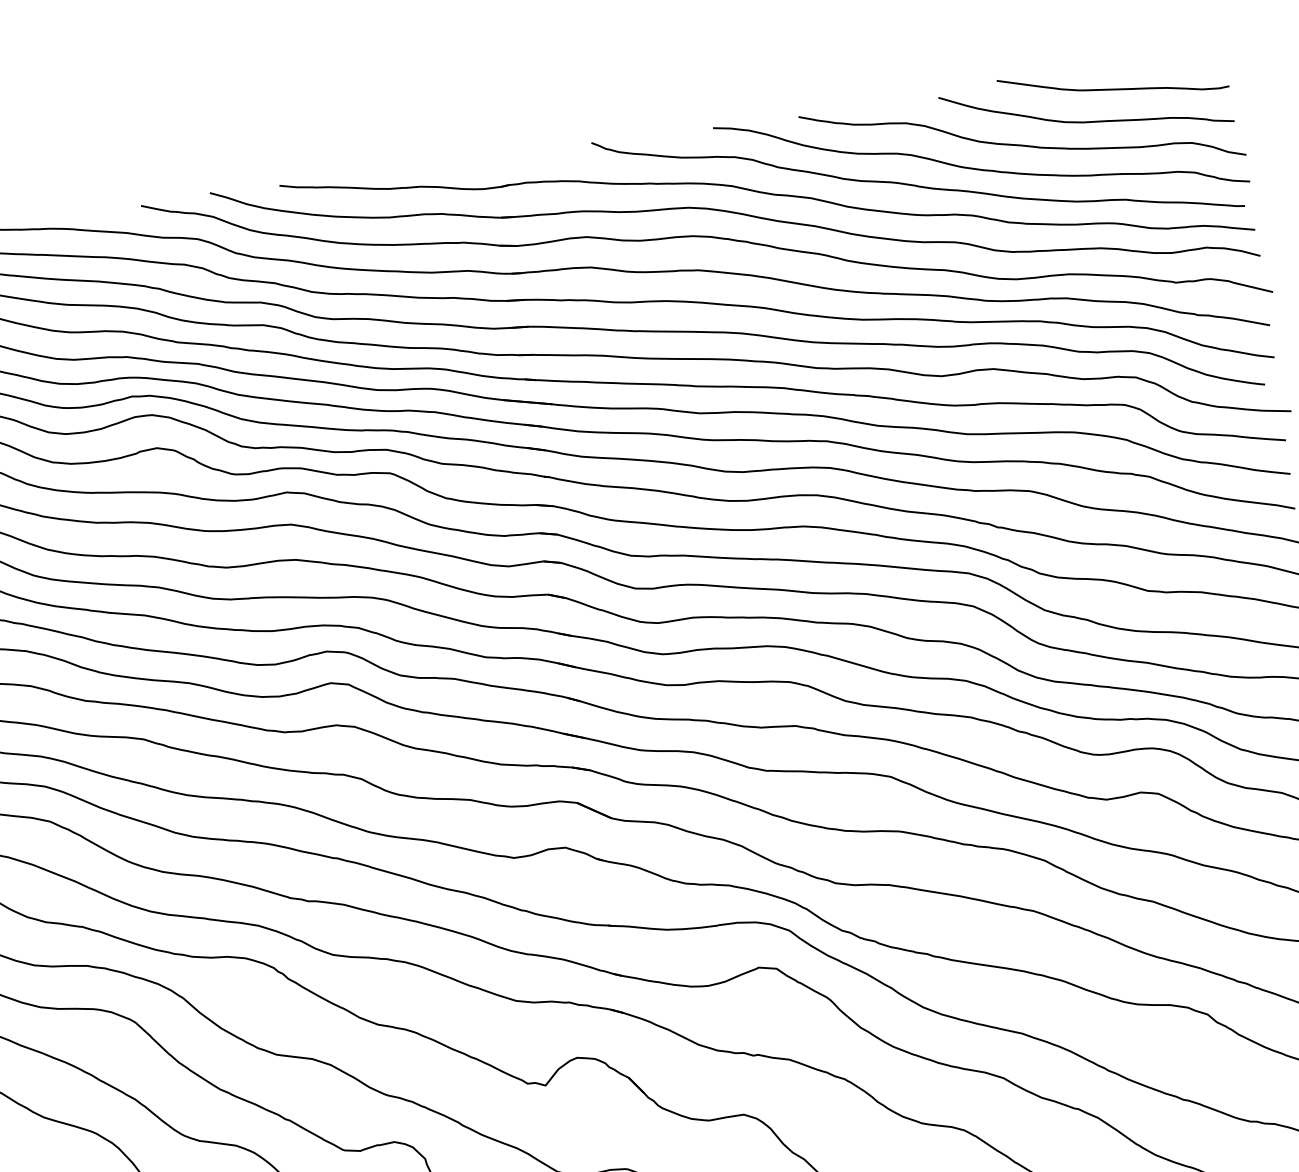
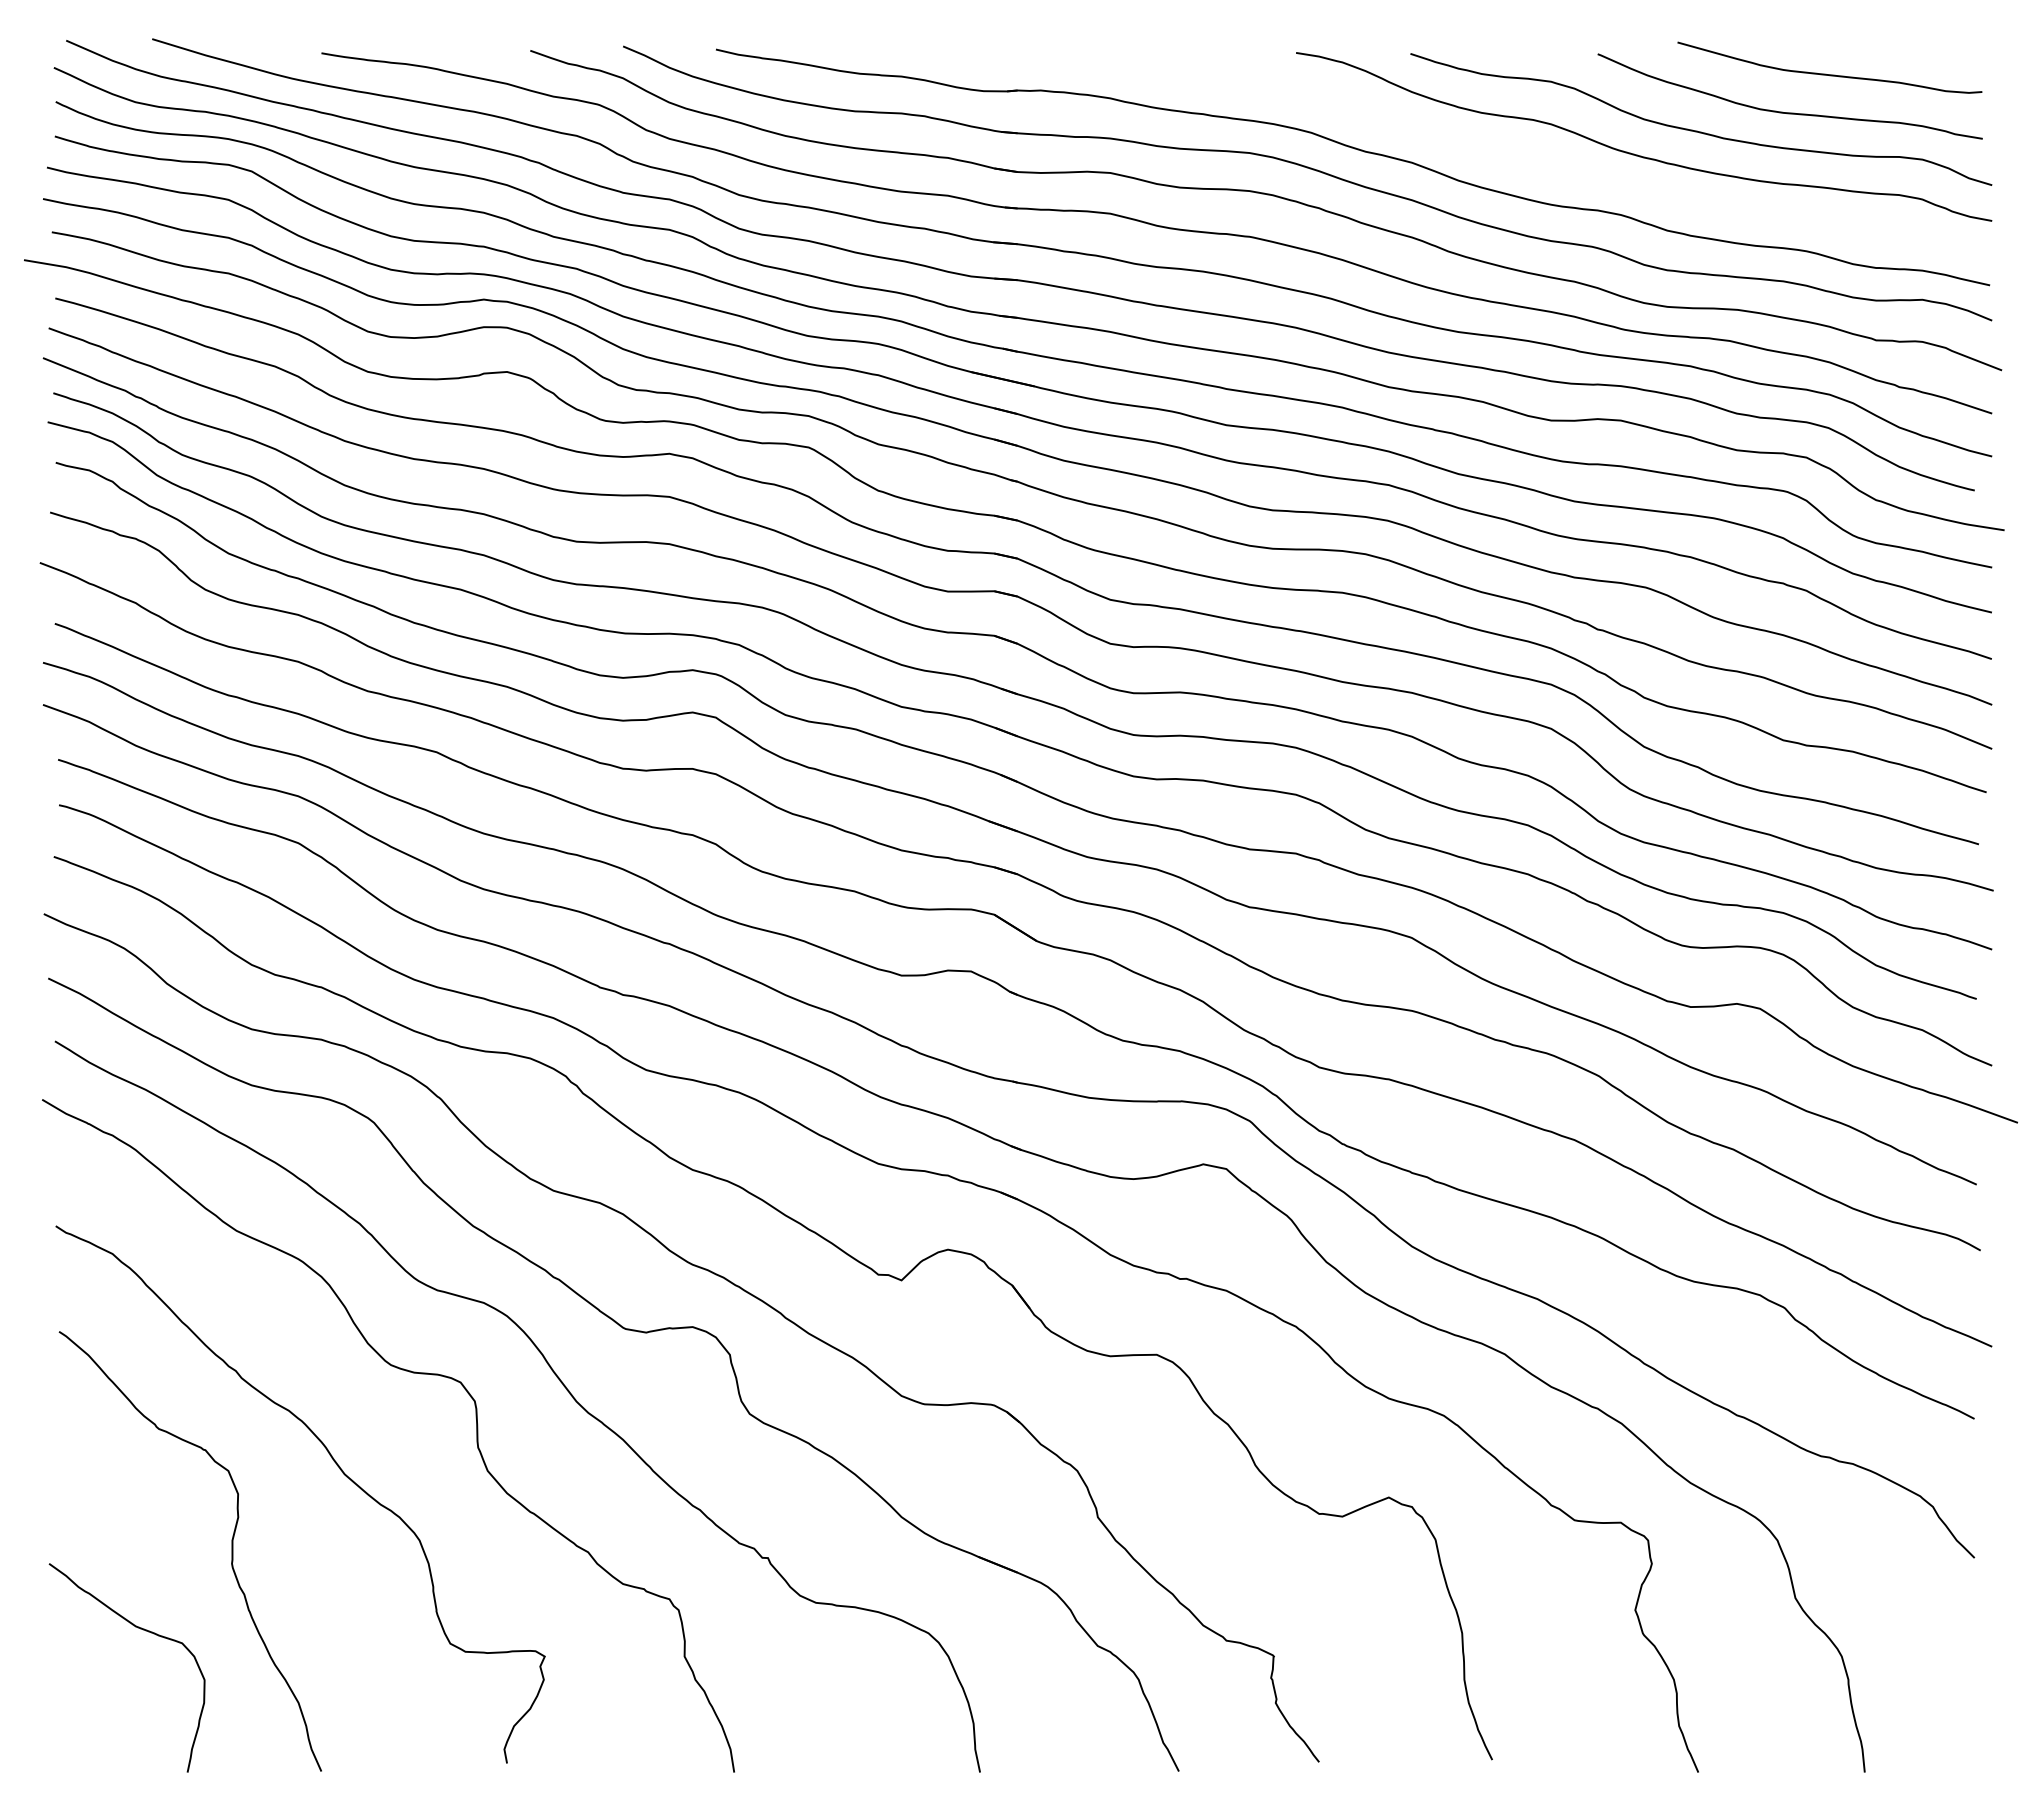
curve: (916, 184) -> (1552, 164), removed

